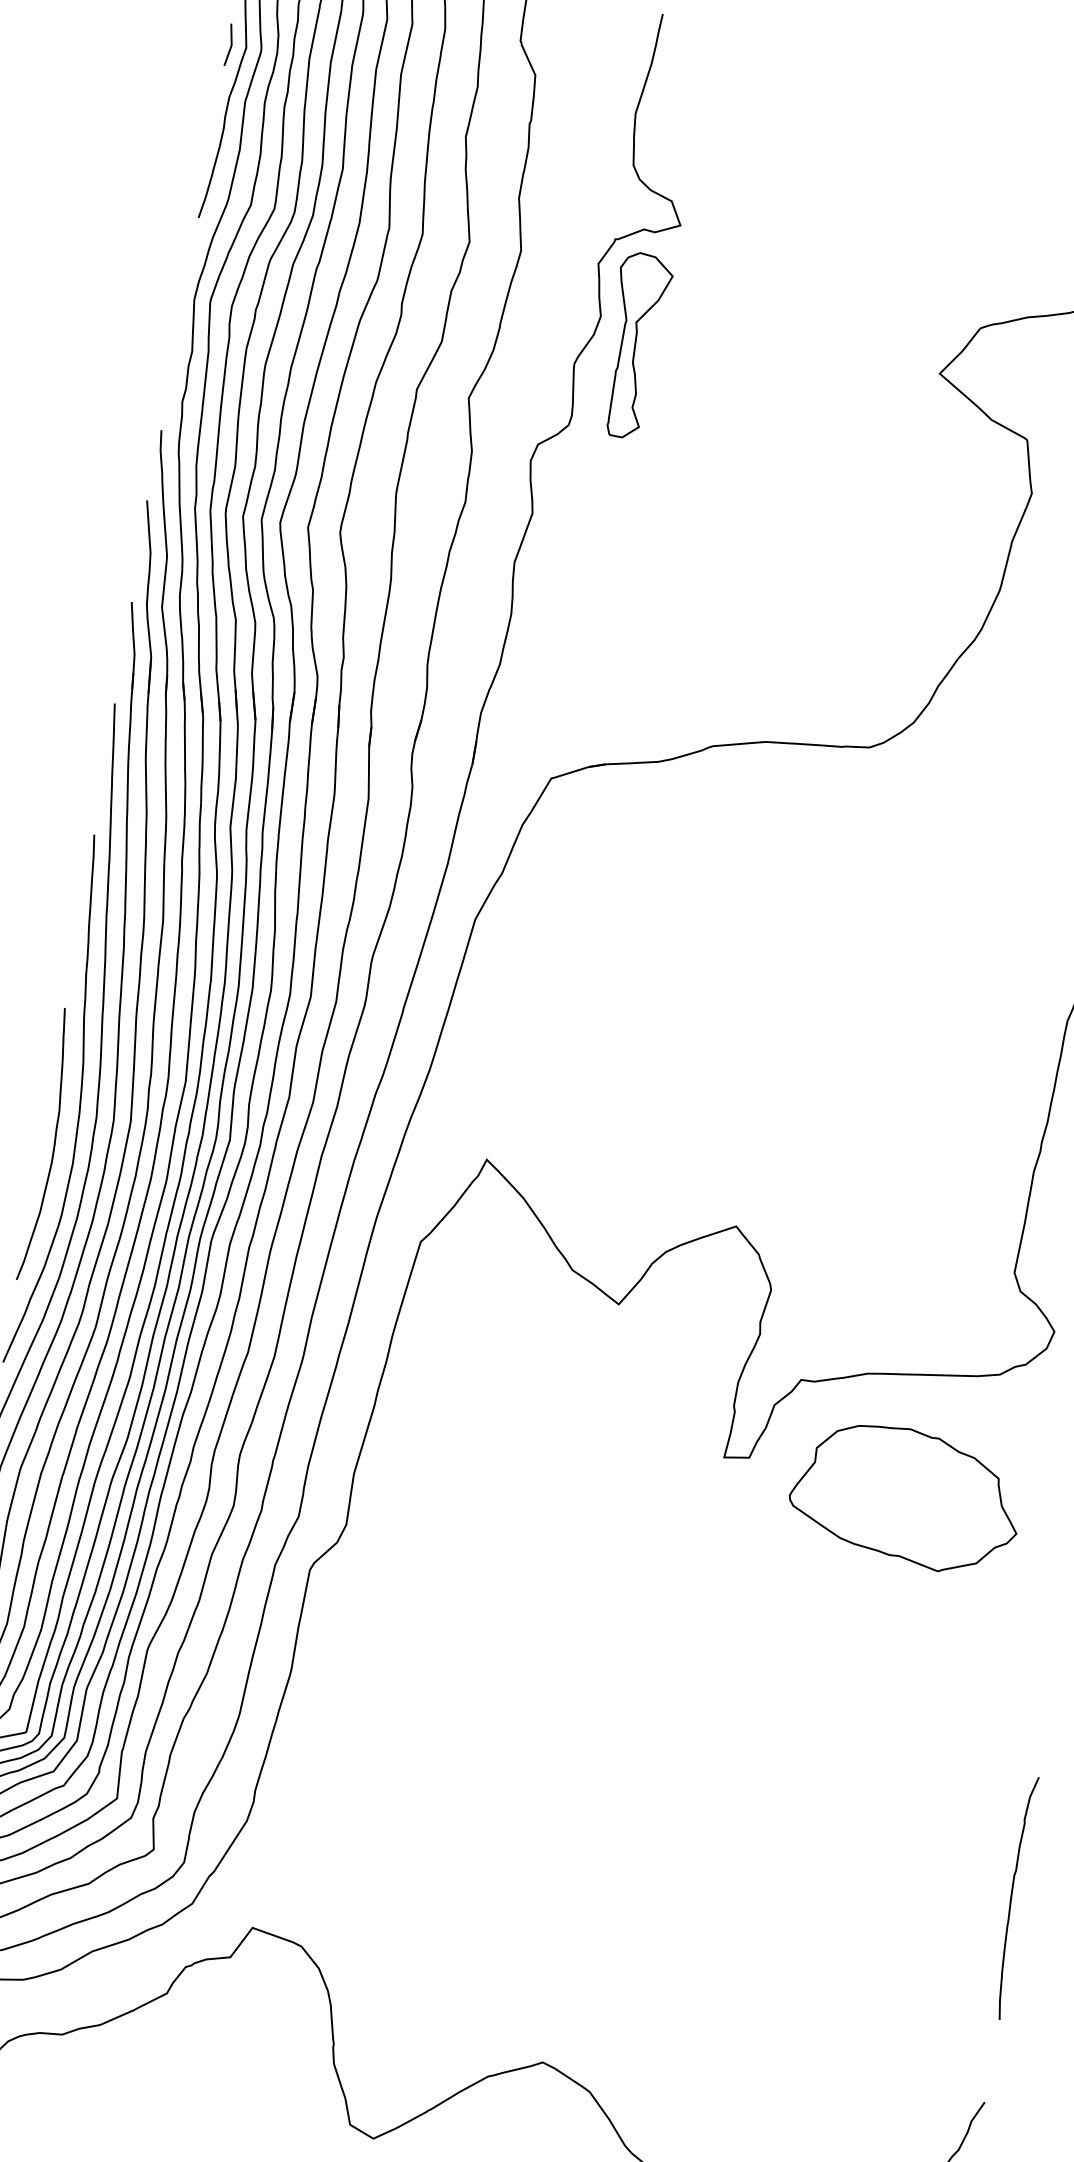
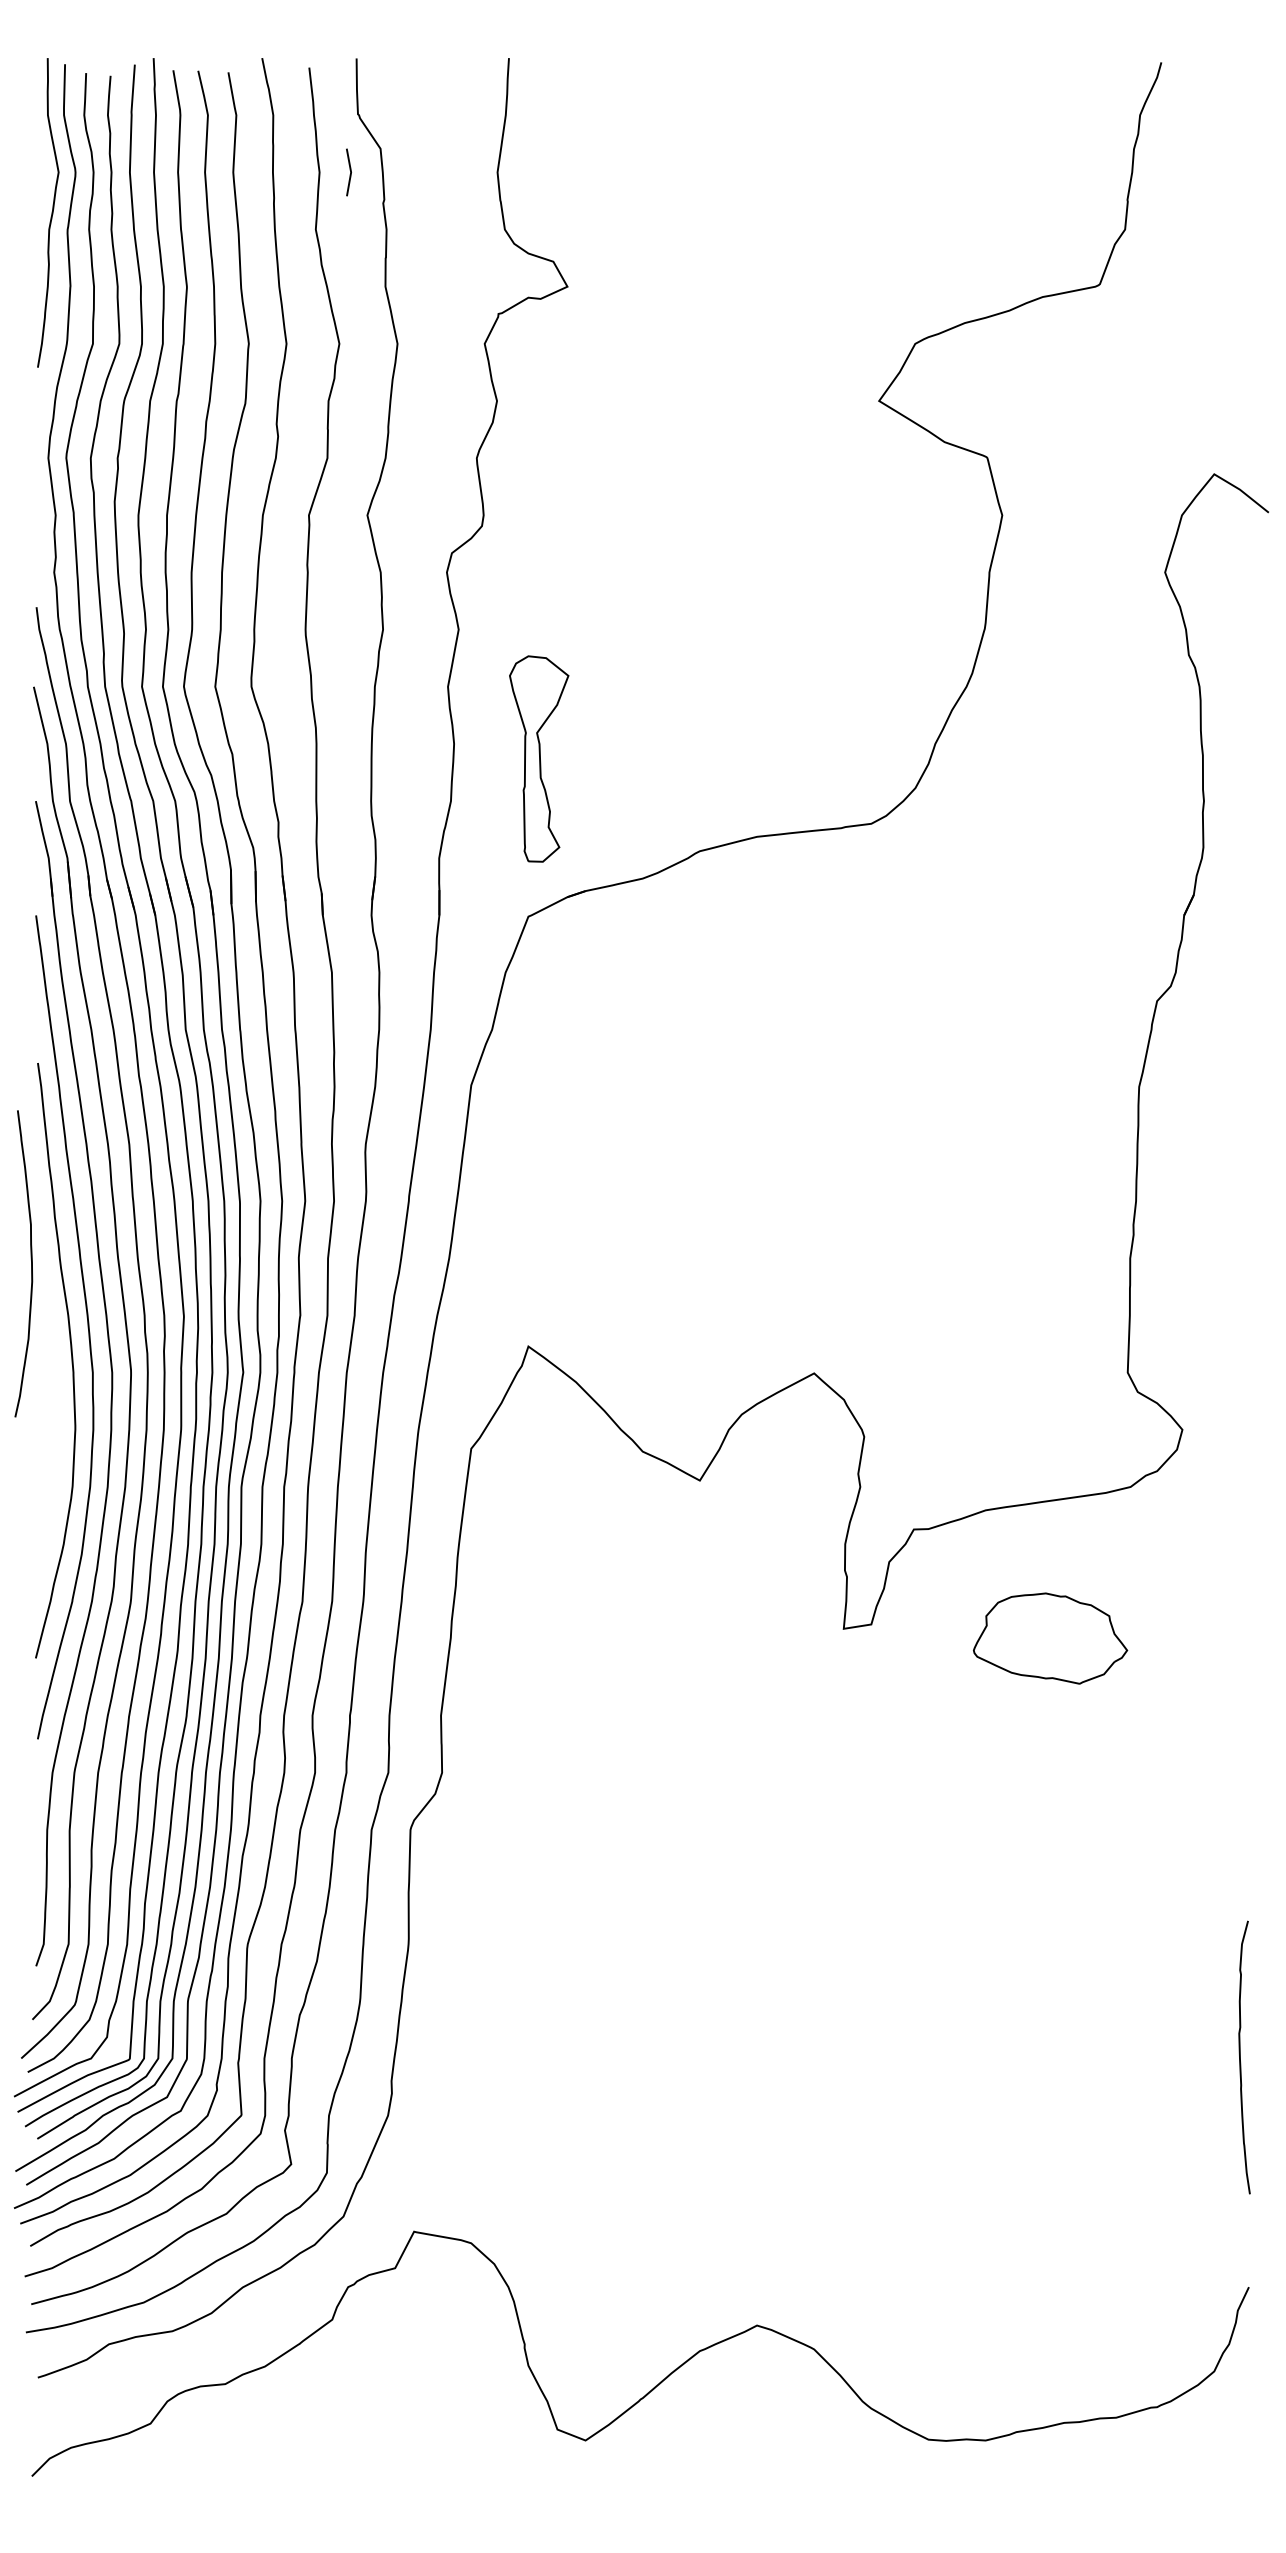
line: (231, 45) -> (350, 172), moved
part: (634, 345) -> (539, 758), moved
curve: (54, 1145) -> (31, 1263), moved
part: (906, 1497) -> (1050, 1638), size x0.6

